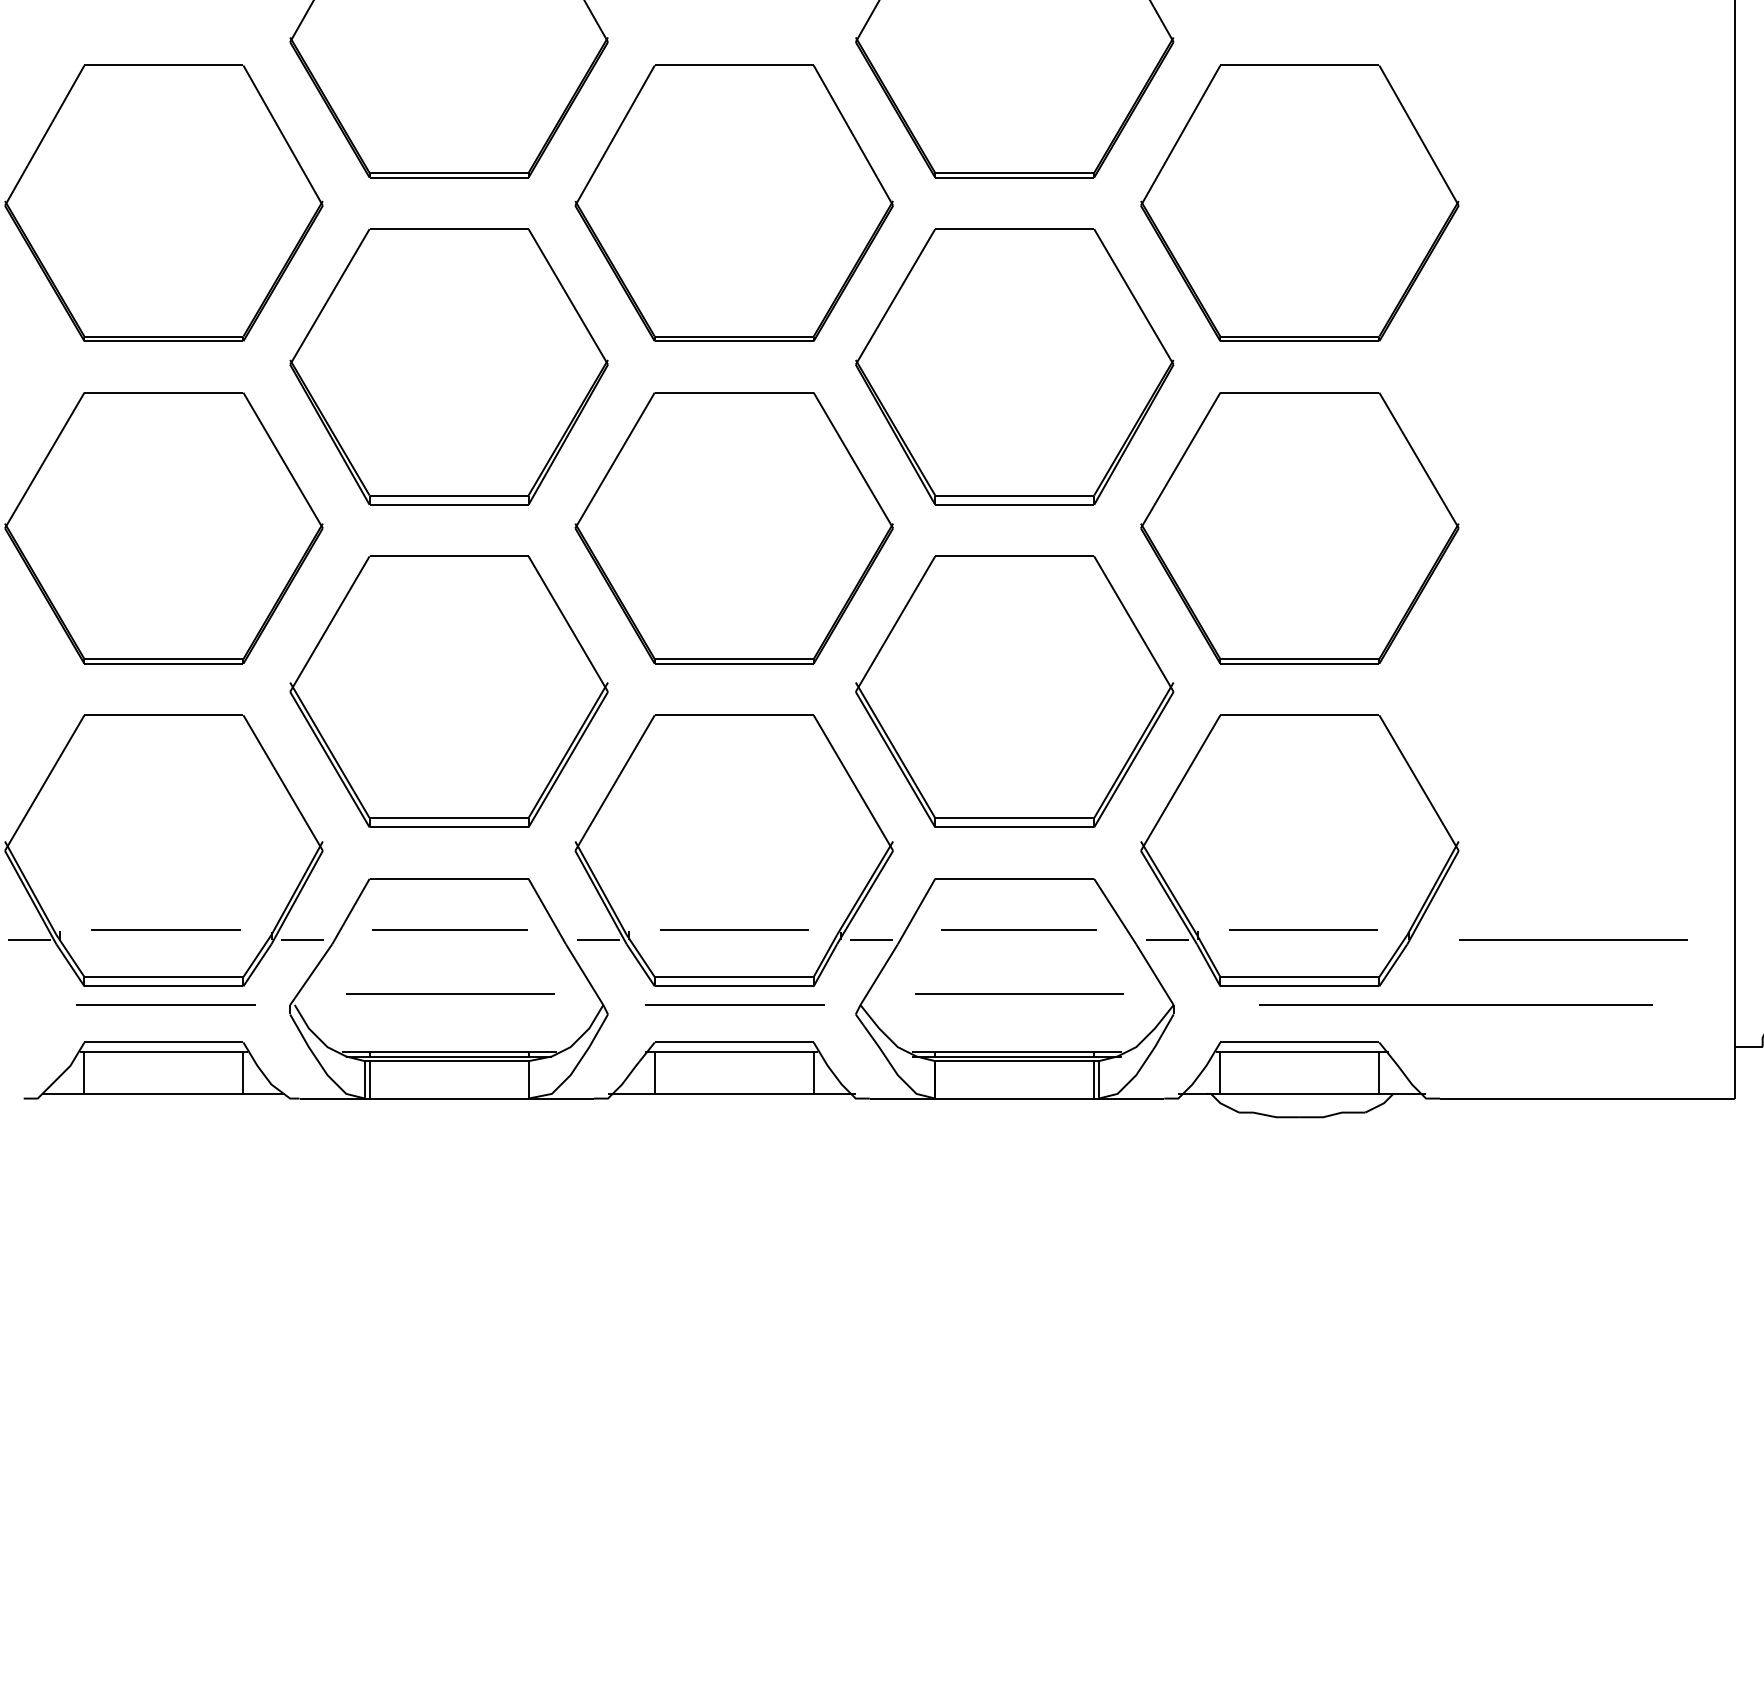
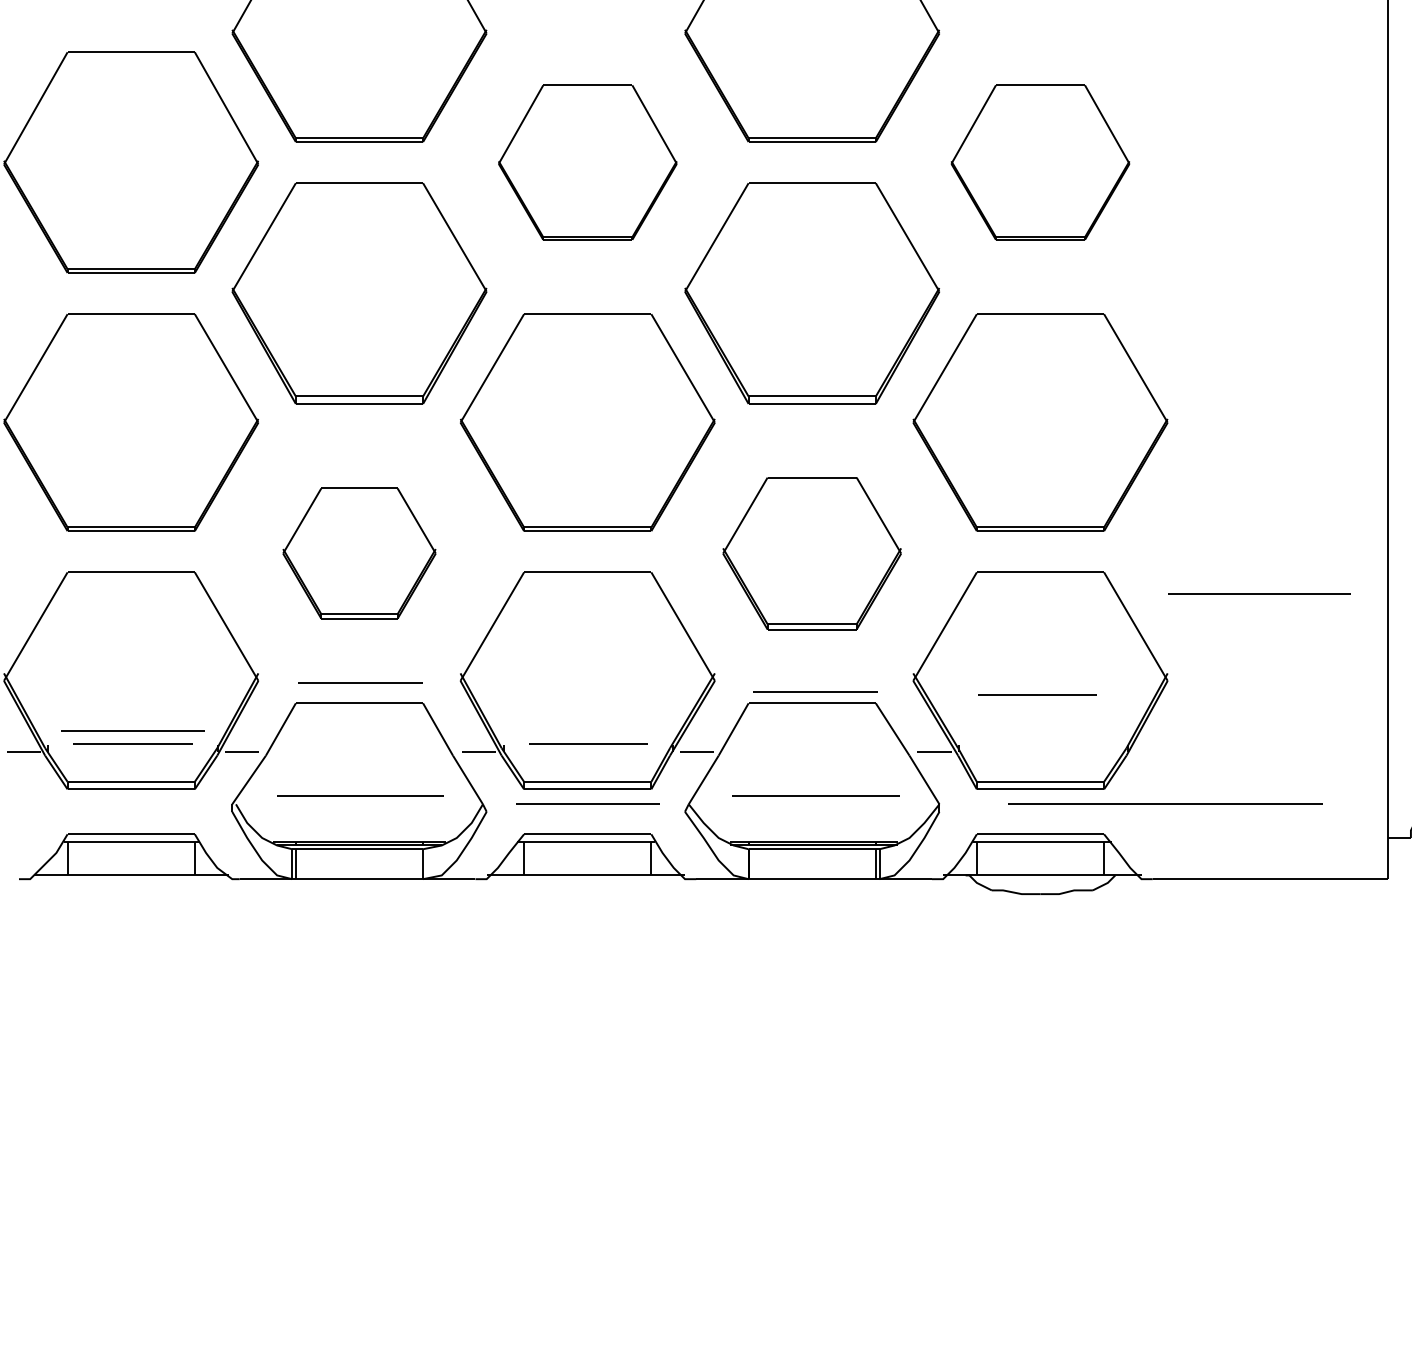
part: (733, 203) -> (587, 162), size x0.7
part: (1299, 203) -> (1040, 162), size x0.7
part: (449, 691) -> (359, 553), size x0.6
part: (1013, 691) -> (811, 553), size x0.7
line: (450, 929) -> (360, 682), moved
line: (1018, 929) -> (815, 691), moved
line: (1303, 929) -> (1037, 694), moved
line: (1573, 939) -> (1259, 593), moved
line: (165, 1004) -> (132, 730), moved

